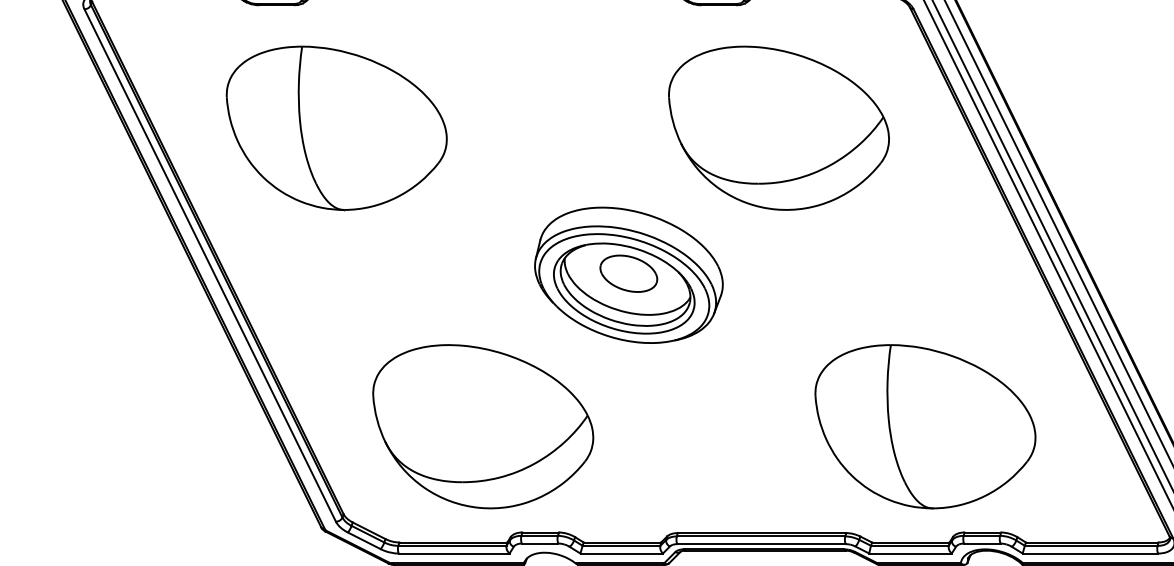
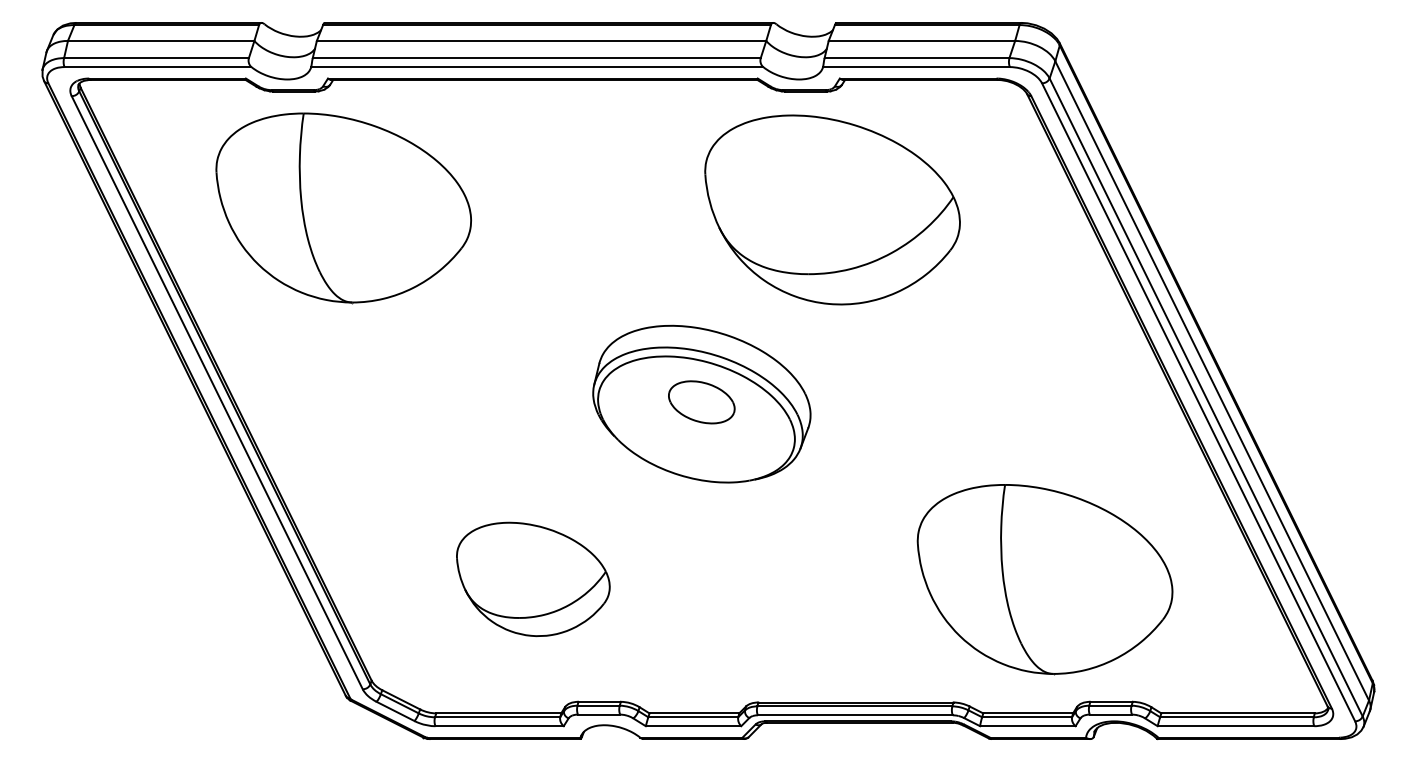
part: (778, 127) -> (832, 209), moved
part: (336, 128) -> (343, 208), moved
part: (624, 288) -> (696, 419), removed
part: (483, 426) -> (533, 579), size x0.6

